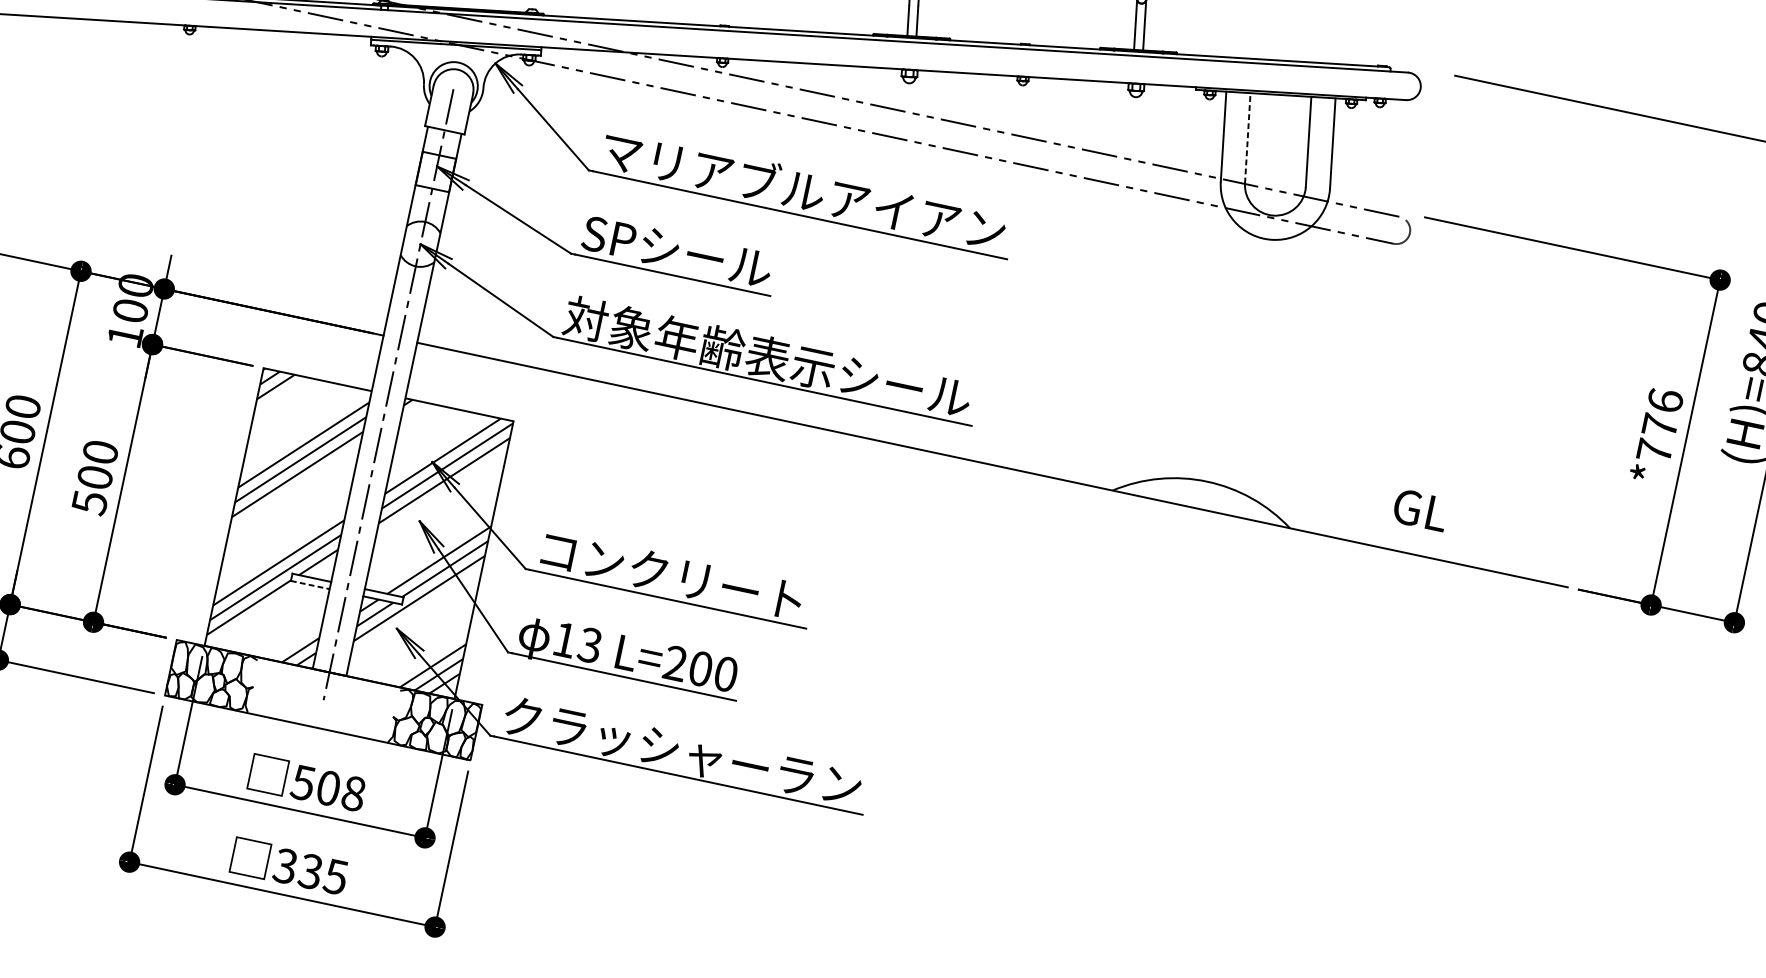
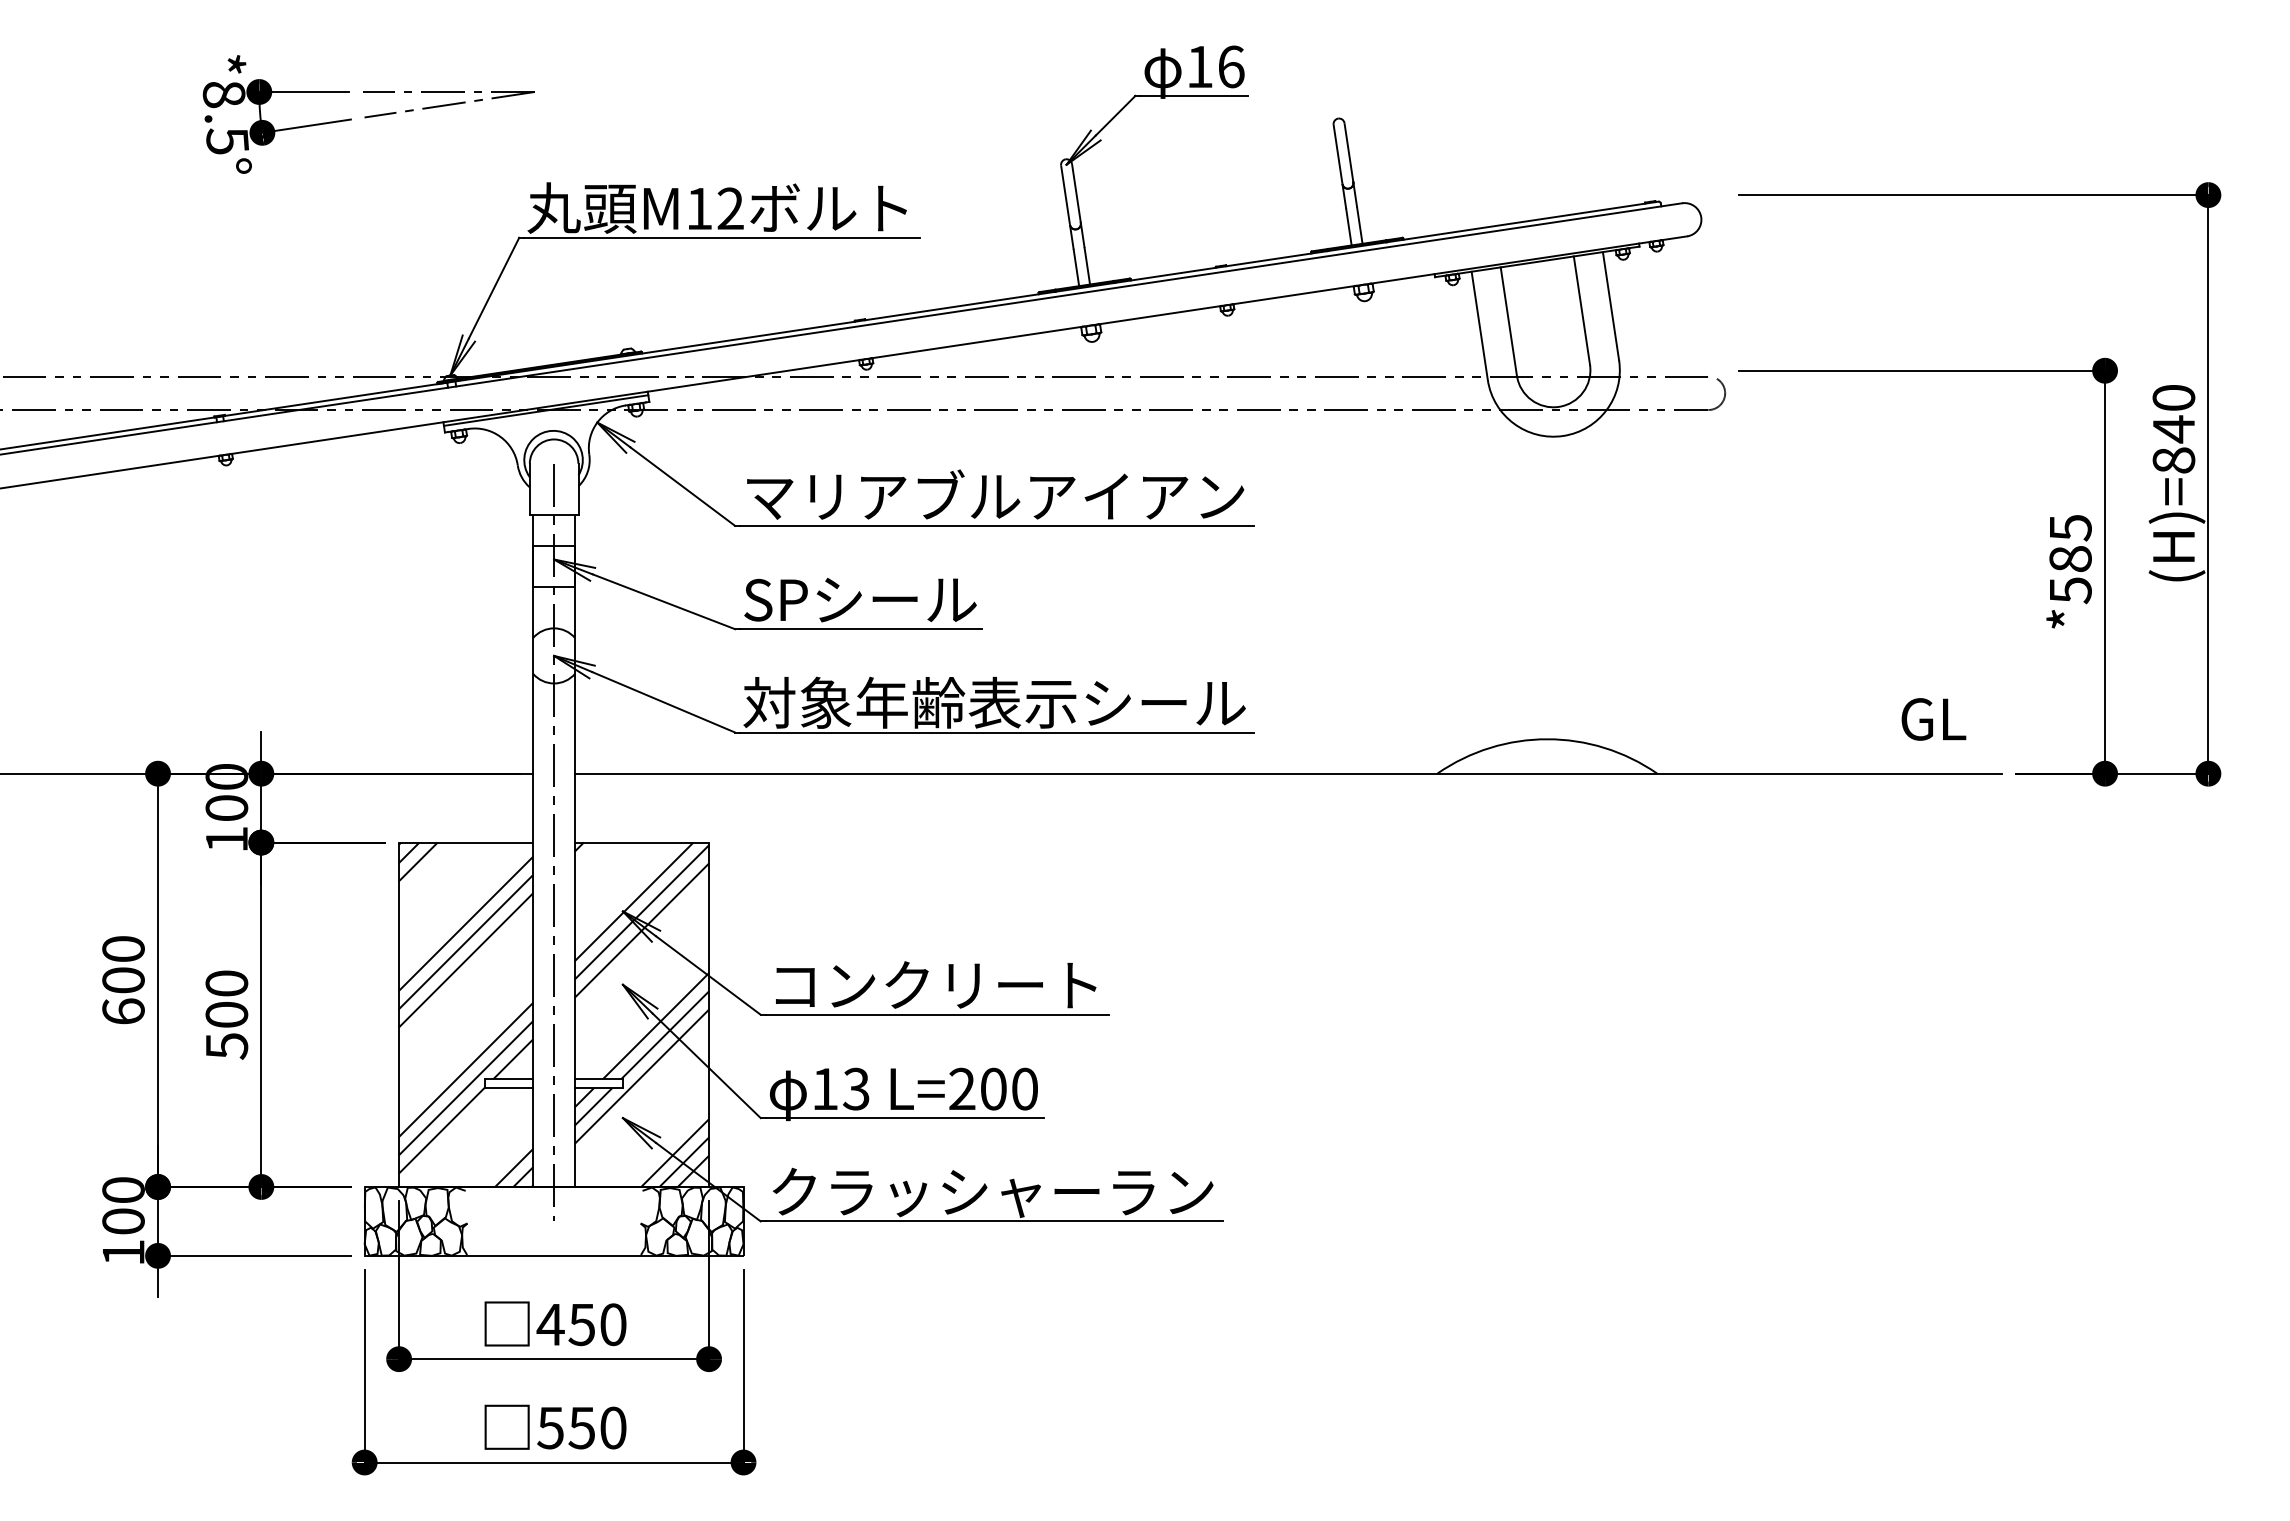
line: (1247, 138) -> (1508, 321), dashed -> solid
text: (1659, 426) -> (2070, 559), *776 -> *585
text: (1420, 510) -> (1933, 719), moved
line: (310, 585) -> (509, 1088), dashed -> solid
text: (328, 788) -> (581, 1324), 508 -> 450
text: (310, 871) -> (581, 1427), 335 -> 550

